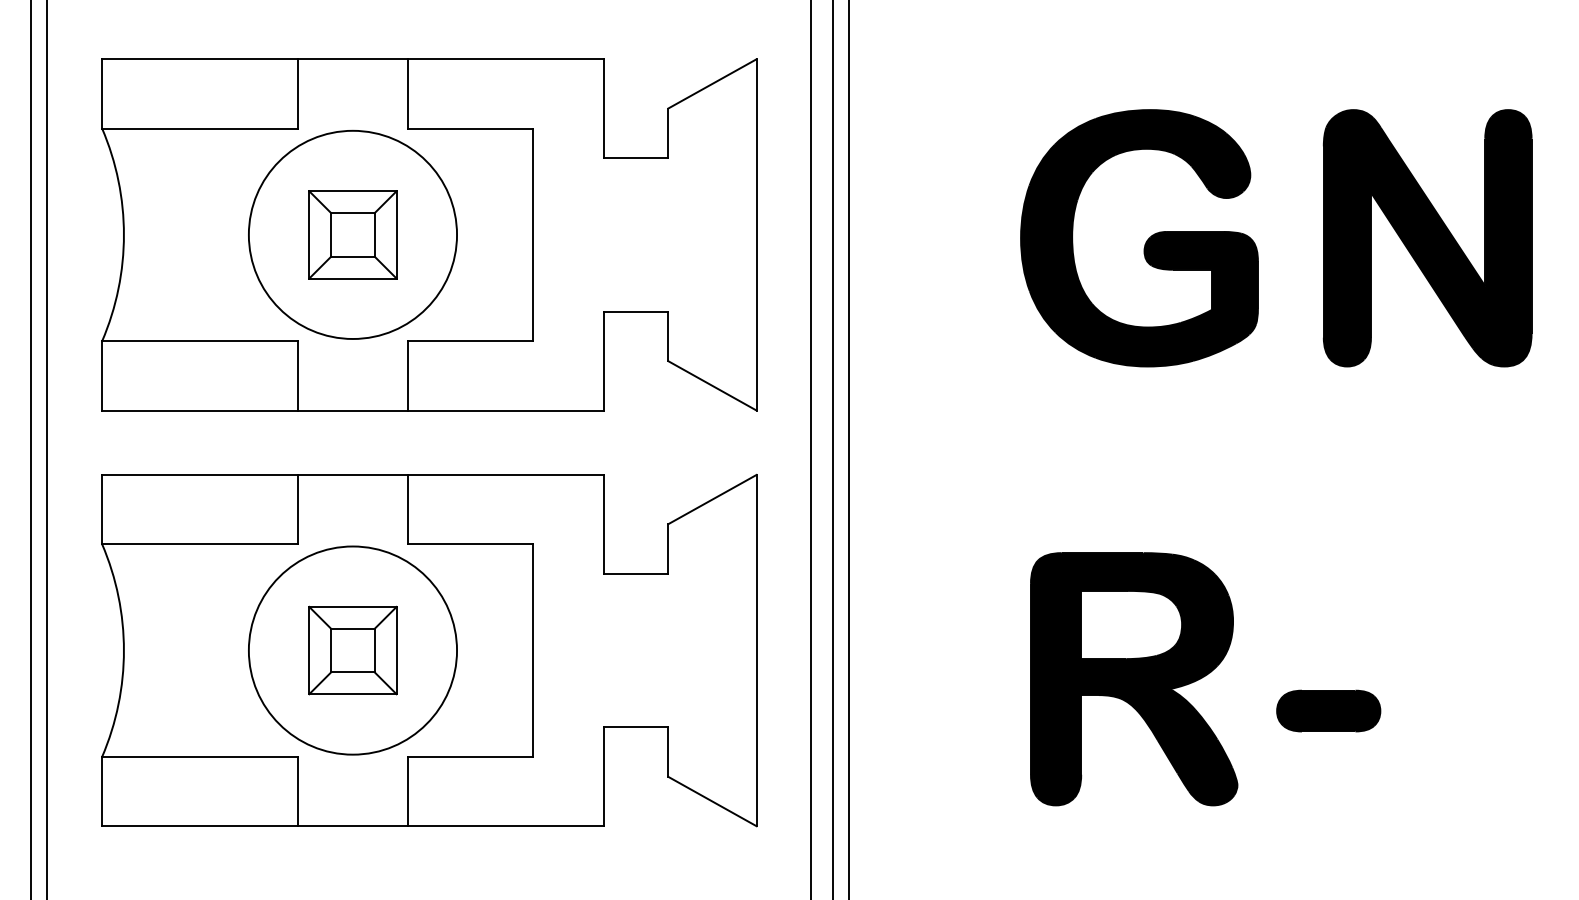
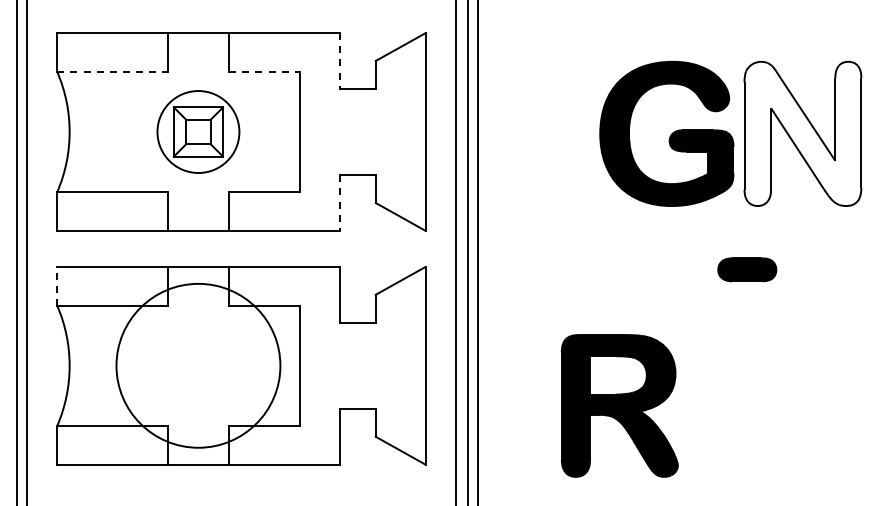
line: (603, 107) -> (339, 60), solid -> dashed
line: (201, 129) -> (113, 72), solid -> dashed
line: (470, 129) -> (264, 72), solid -> dashed
circle: (353, 233) -> (198, 131), size x0.7
part: (1138, 237) -> (666, 133), moved
fill: (1426, 237) -> (802, 133), removed
line: (603, 361) -> (339, 203), solid -> dashed
line: (102, 509) -> (57, 286), solid -> dashed
circle: (353, 650) -> (198, 365), size x1.4
part: (353, 650) -> (198, 365), removed
part: (1133, 678) -> (619, 405), moved
part: (1329, 710) -> (747, 269), moved

